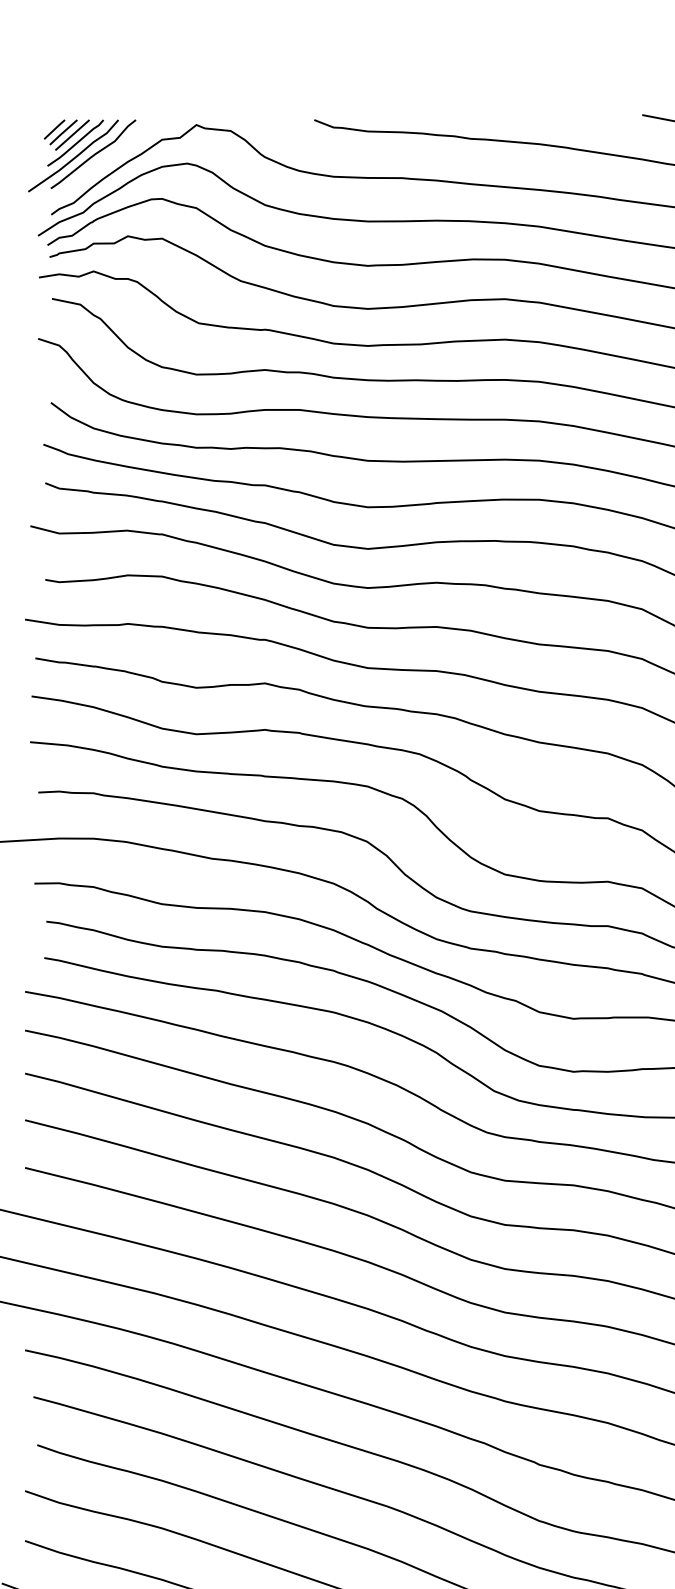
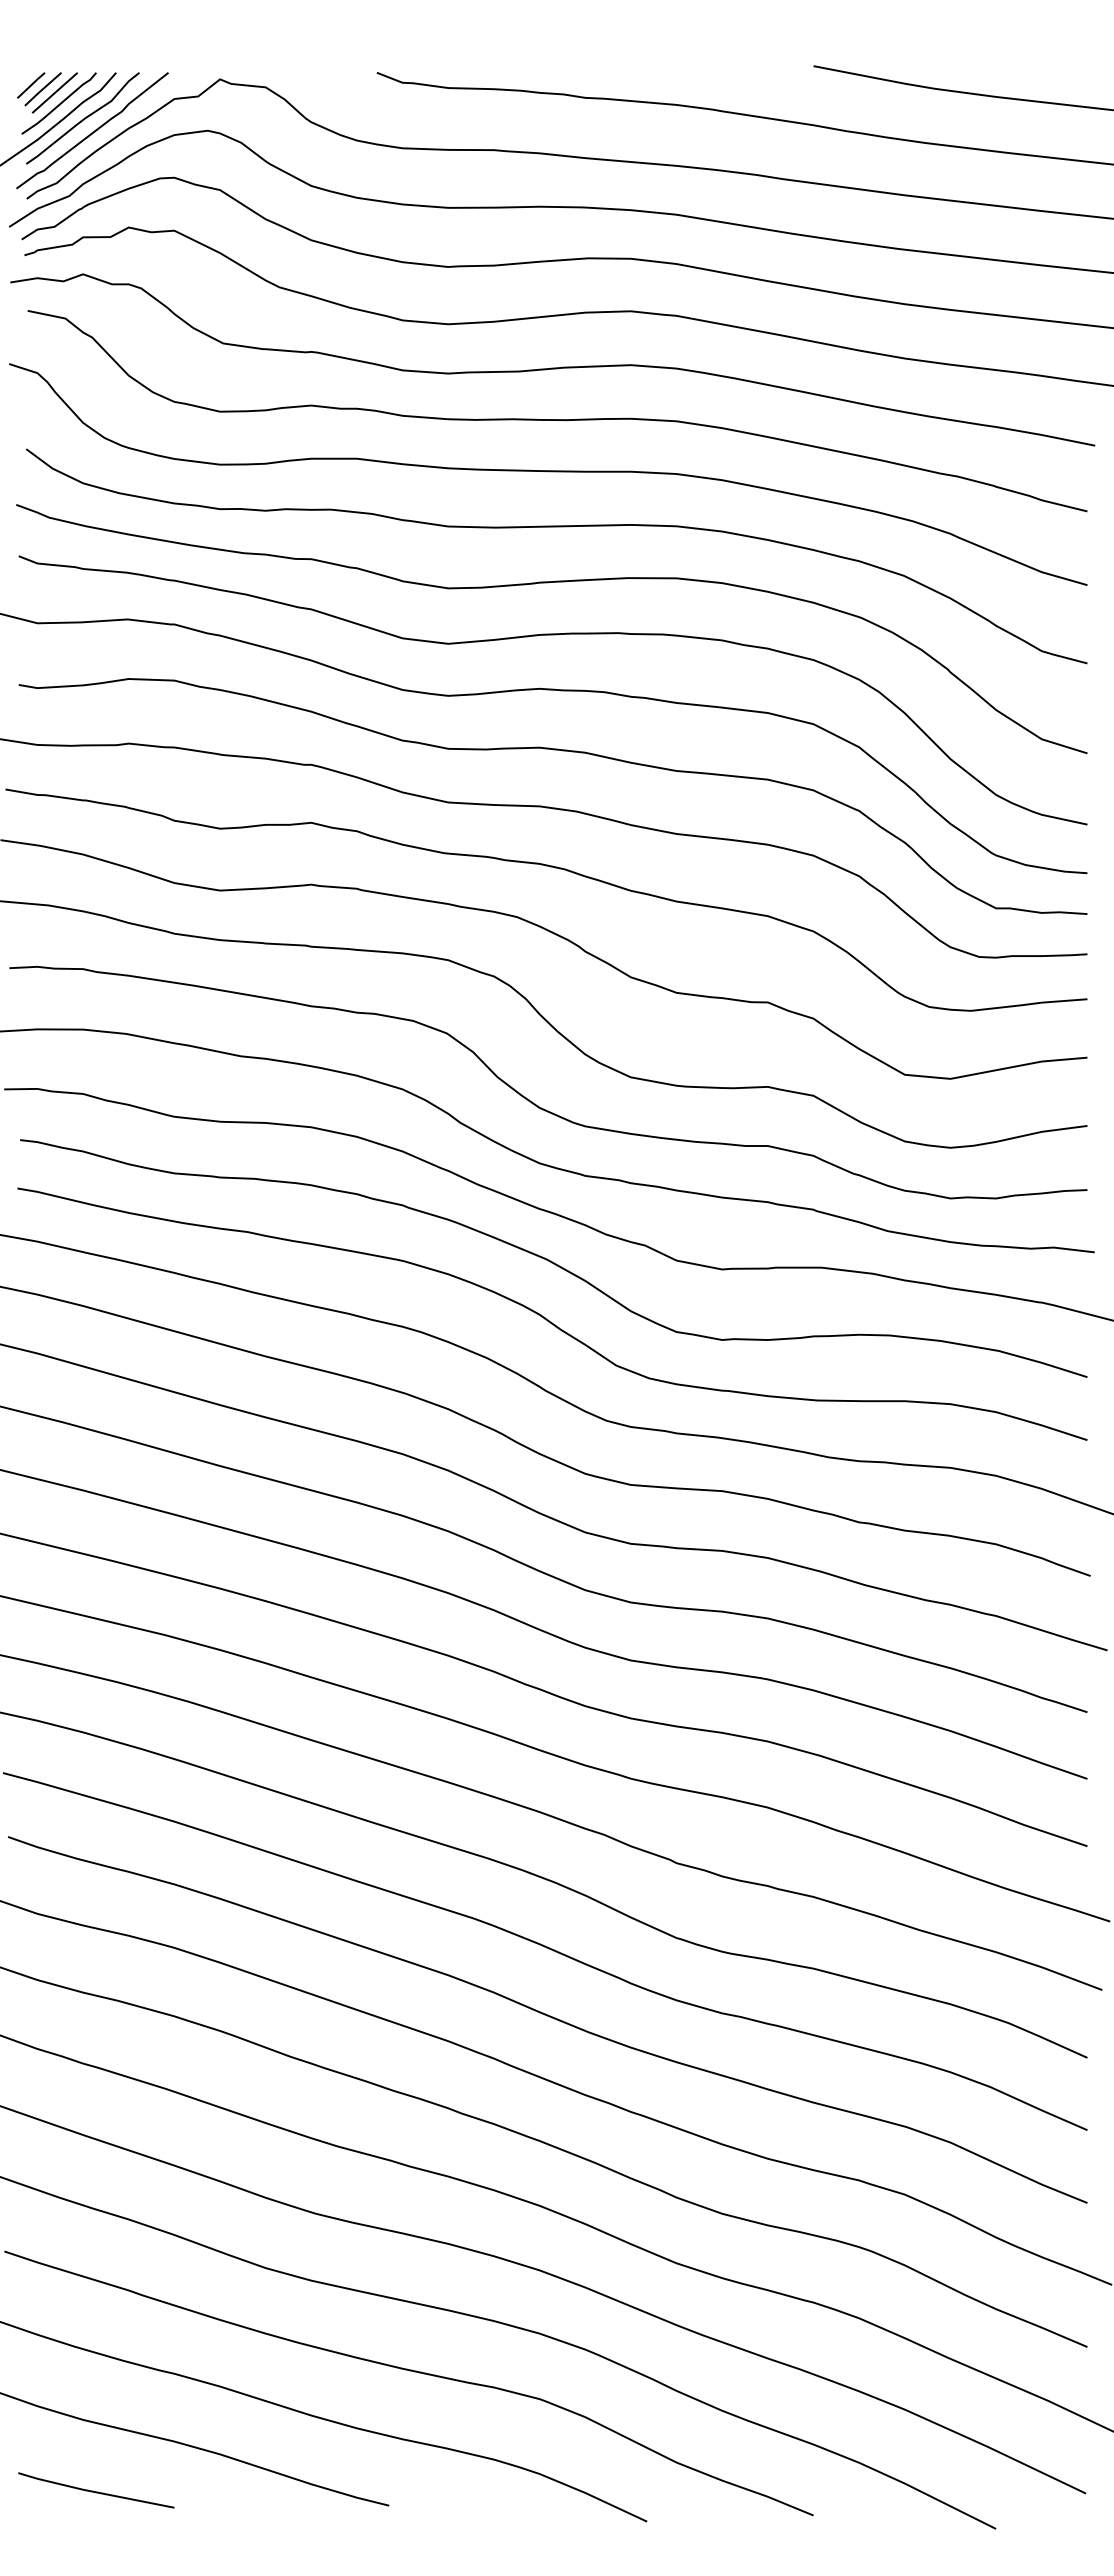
curve: (101, 164) -> (93, 131), added

